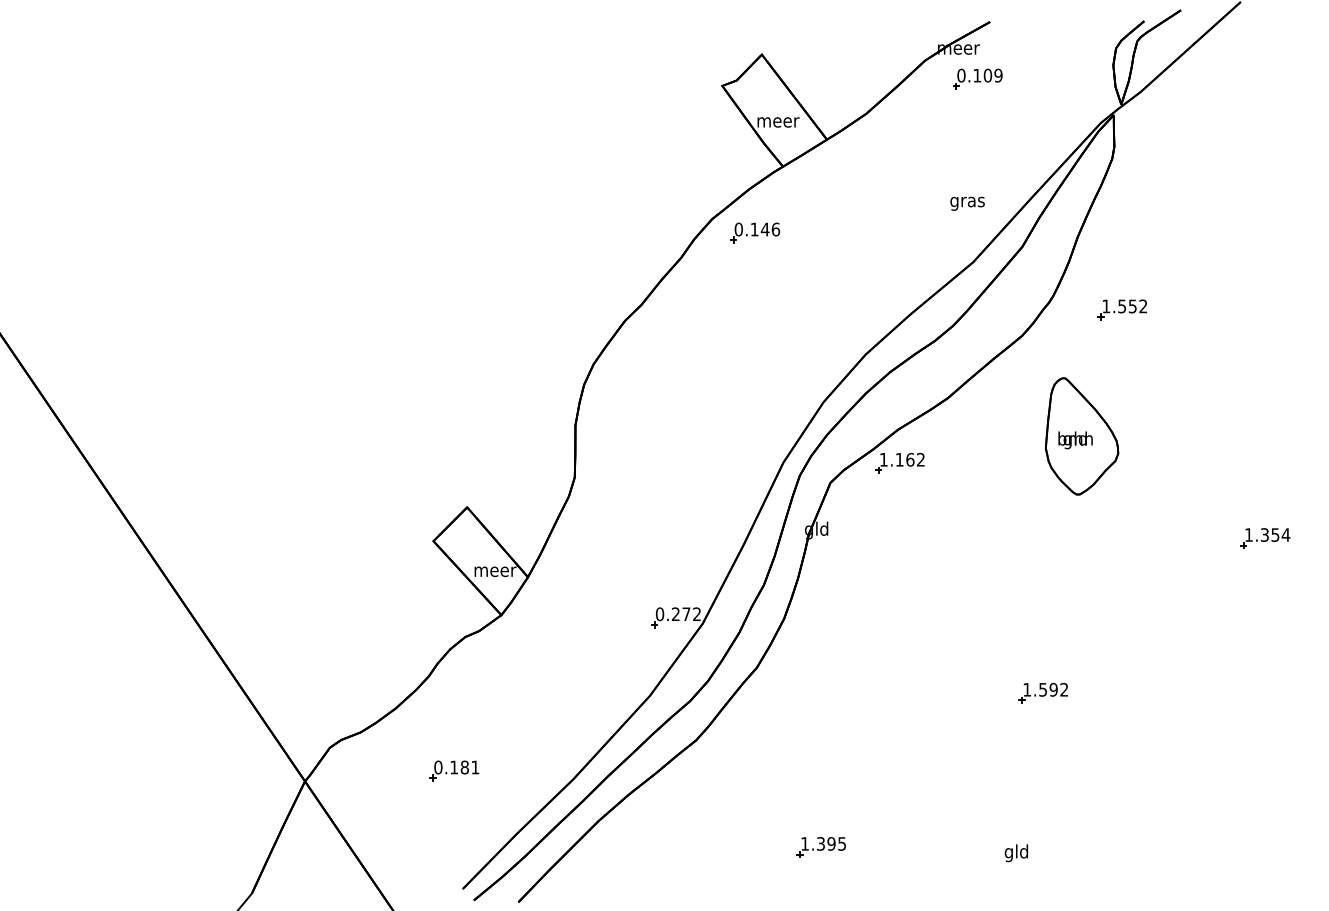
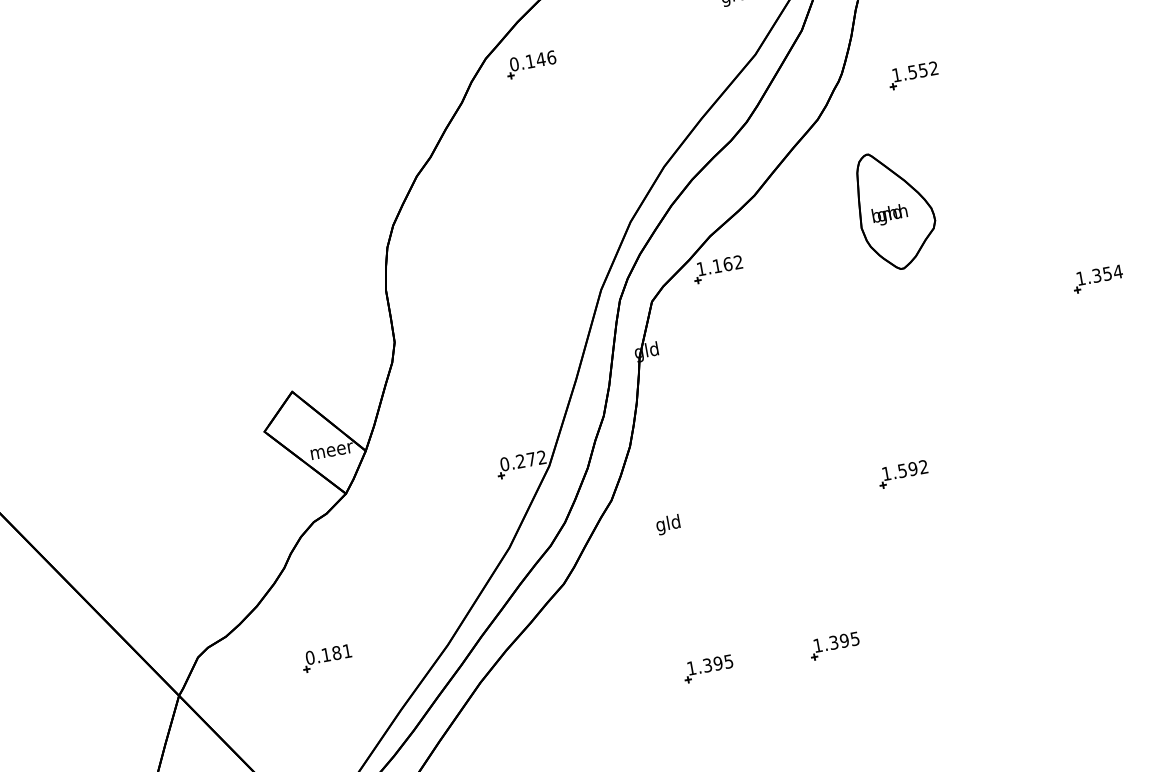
part: (946, 847) -> (834, 646), added
text: (1015, 853) -> (667, 525), moved

